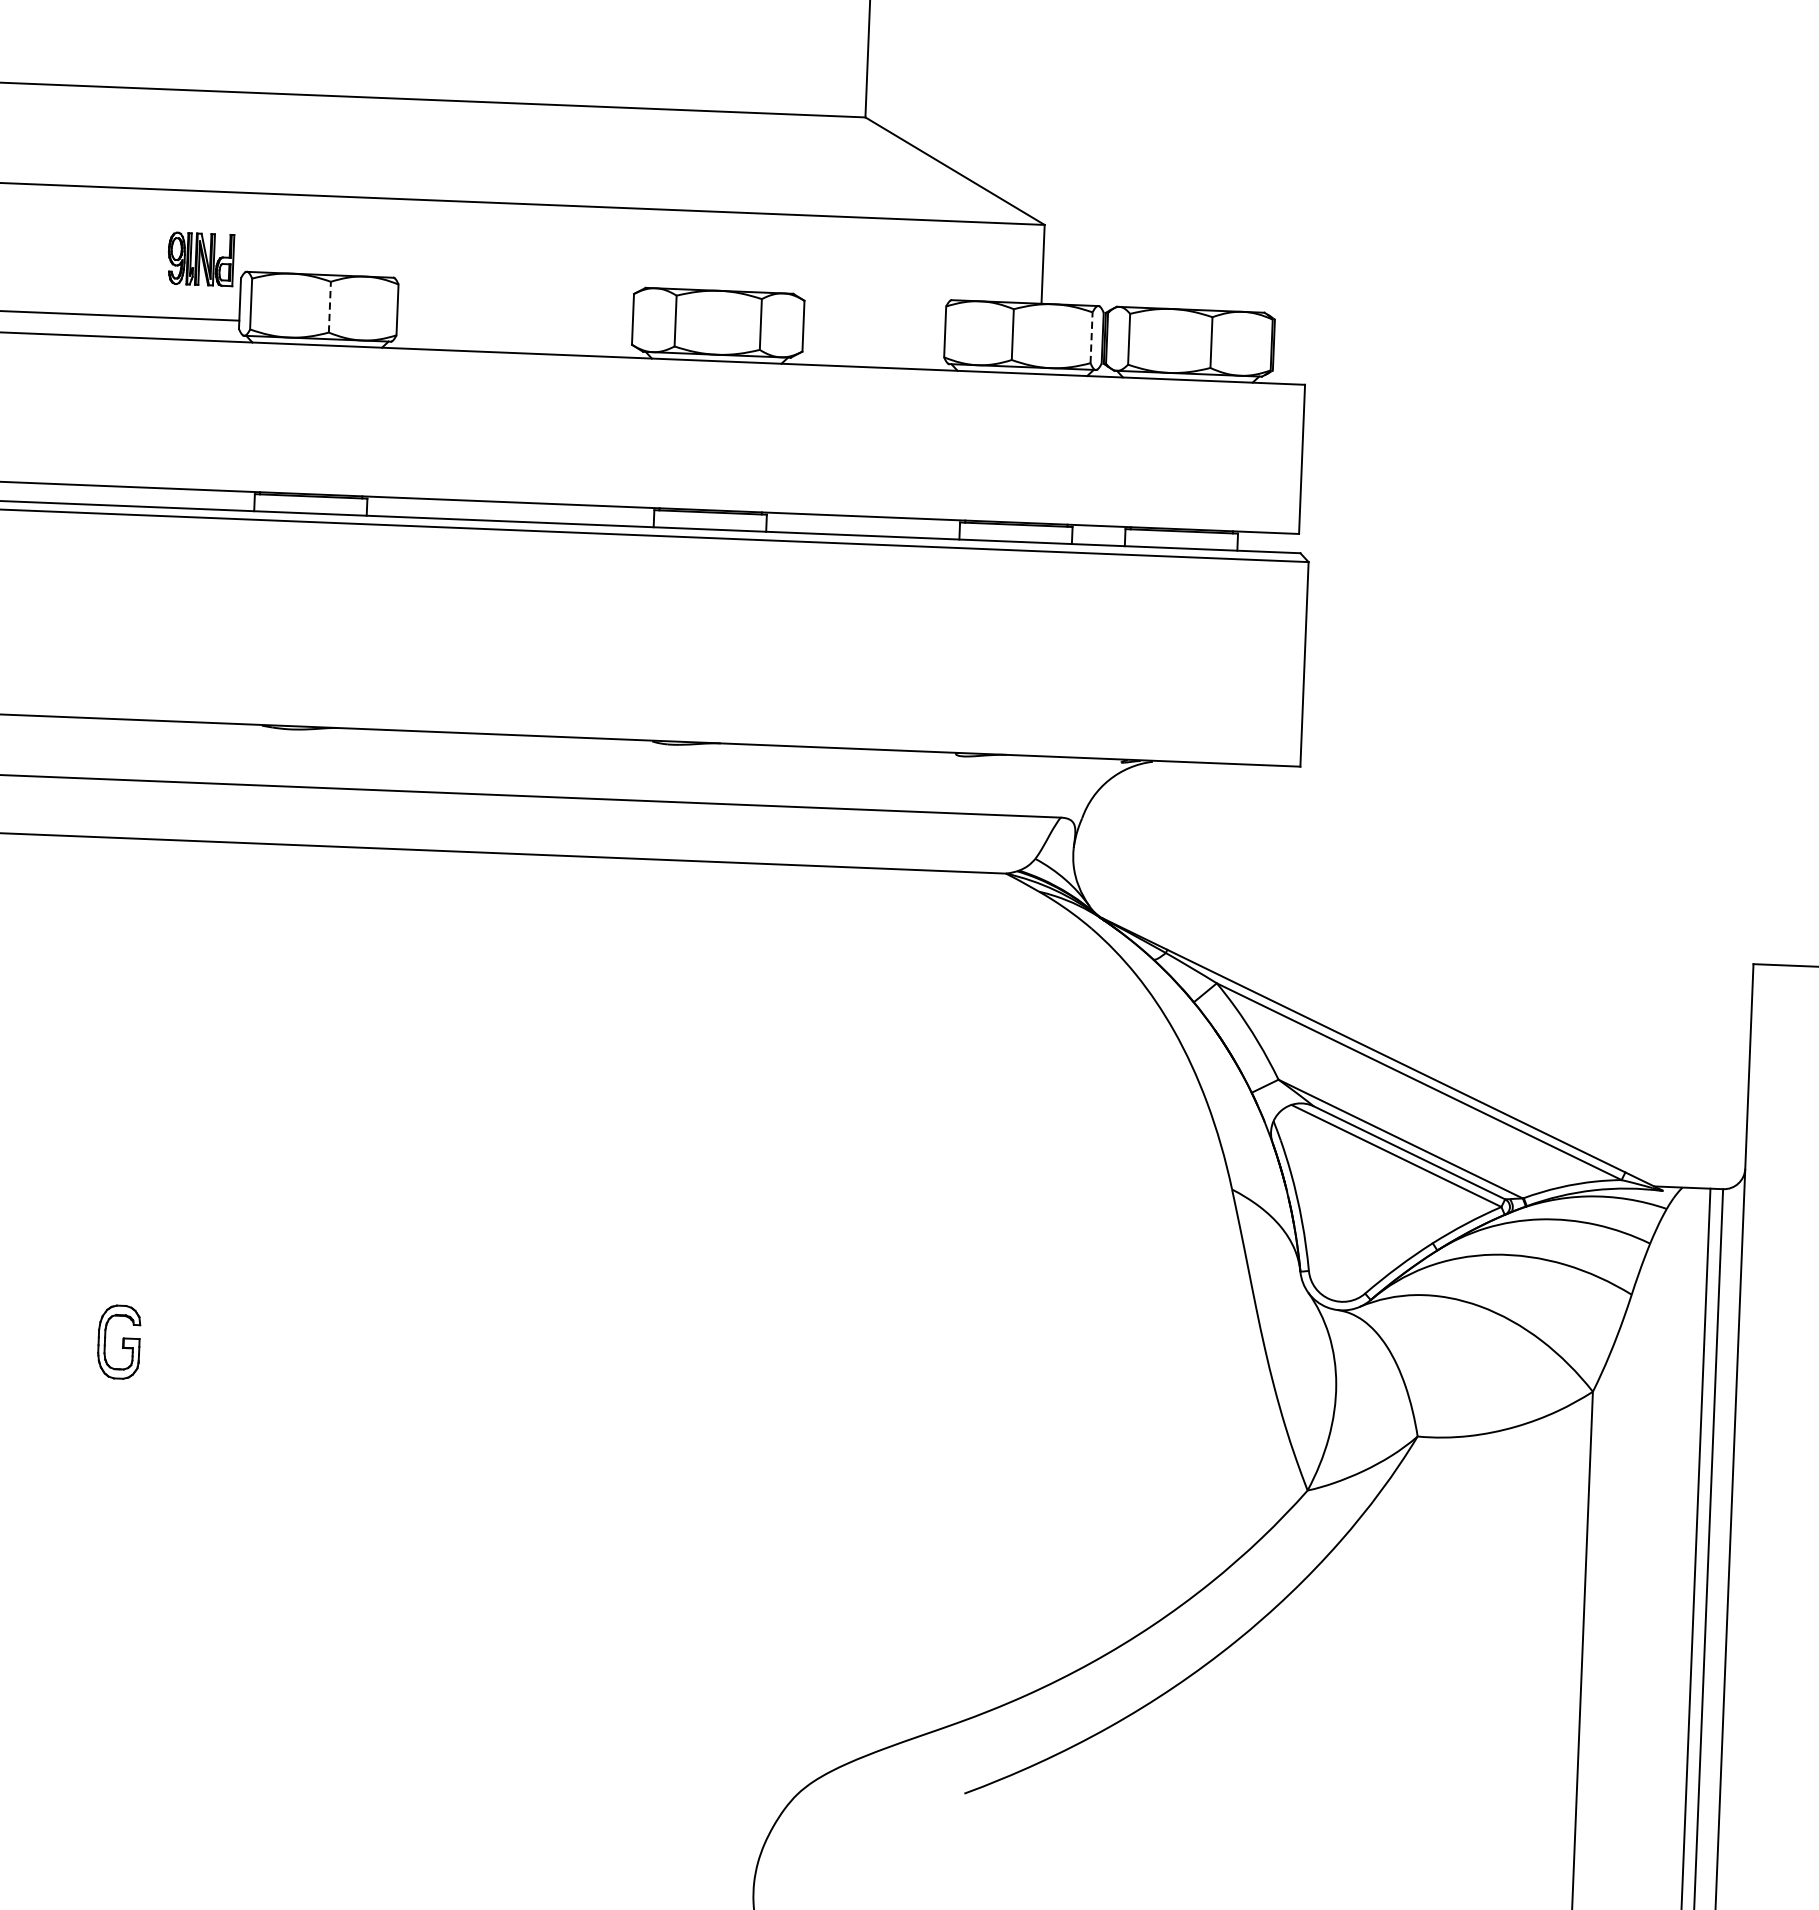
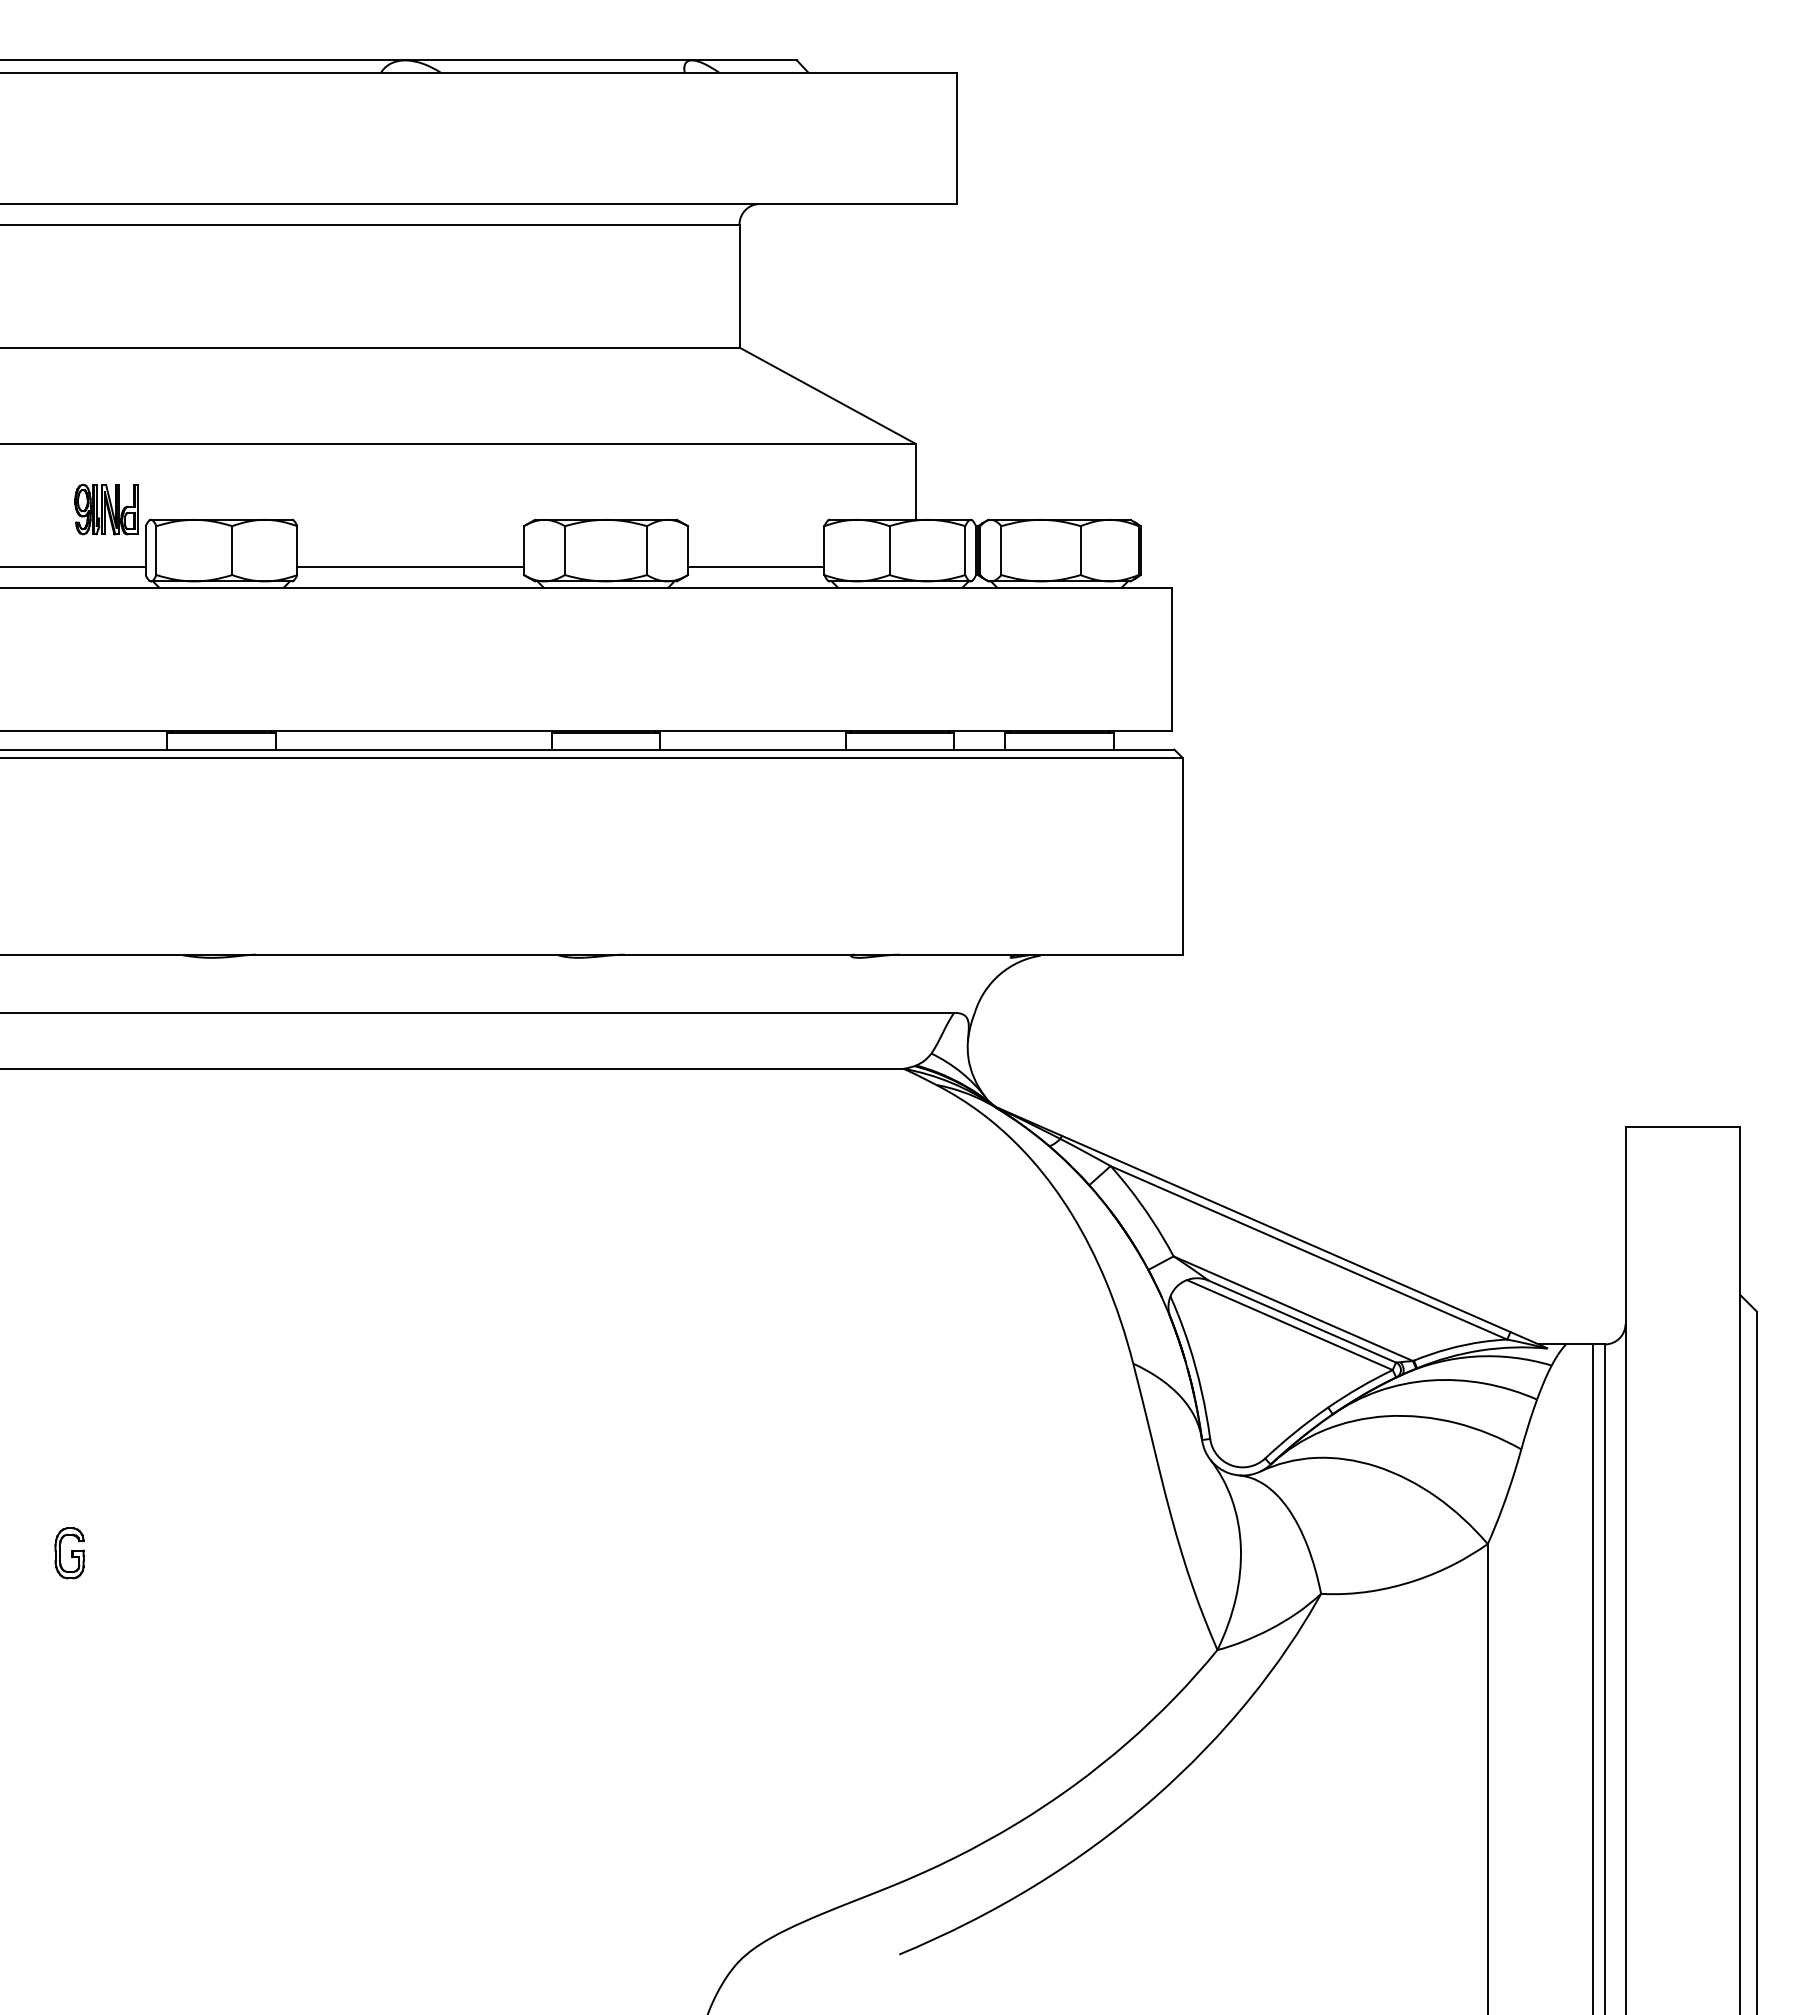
line: (330, 307) -> (232, 550), dashed -> solid
line: (514, 332) -> (410, 567), added
line: (1091, 337) -> (965, 550), dashed -> solid
line: (873, 346) -> (756, 567), added
part: (118, 1342) -> (69, 1553), size x0.71

